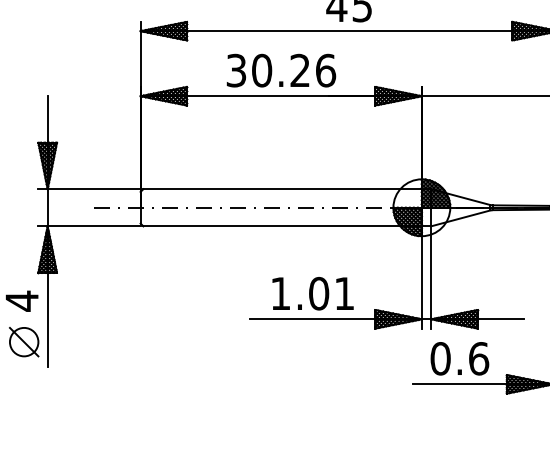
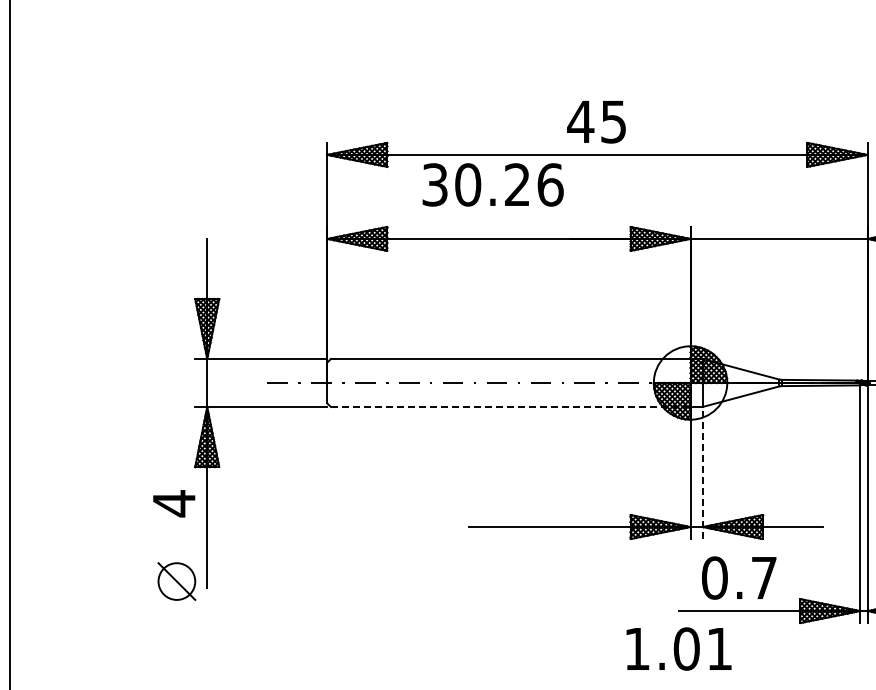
text: (280, 70) -> (492, 184), moved
line: (282, 226) -> (510, 407), solid -> dashed
line: (431, 277) -> (702, 472), solid -> dashed
text: (312, 293) -> (678, 648), moved
part: (23, 342) -> (176, 581), moved
text: (479, 358) -> (764, 577), 0.6 -> 0.7

